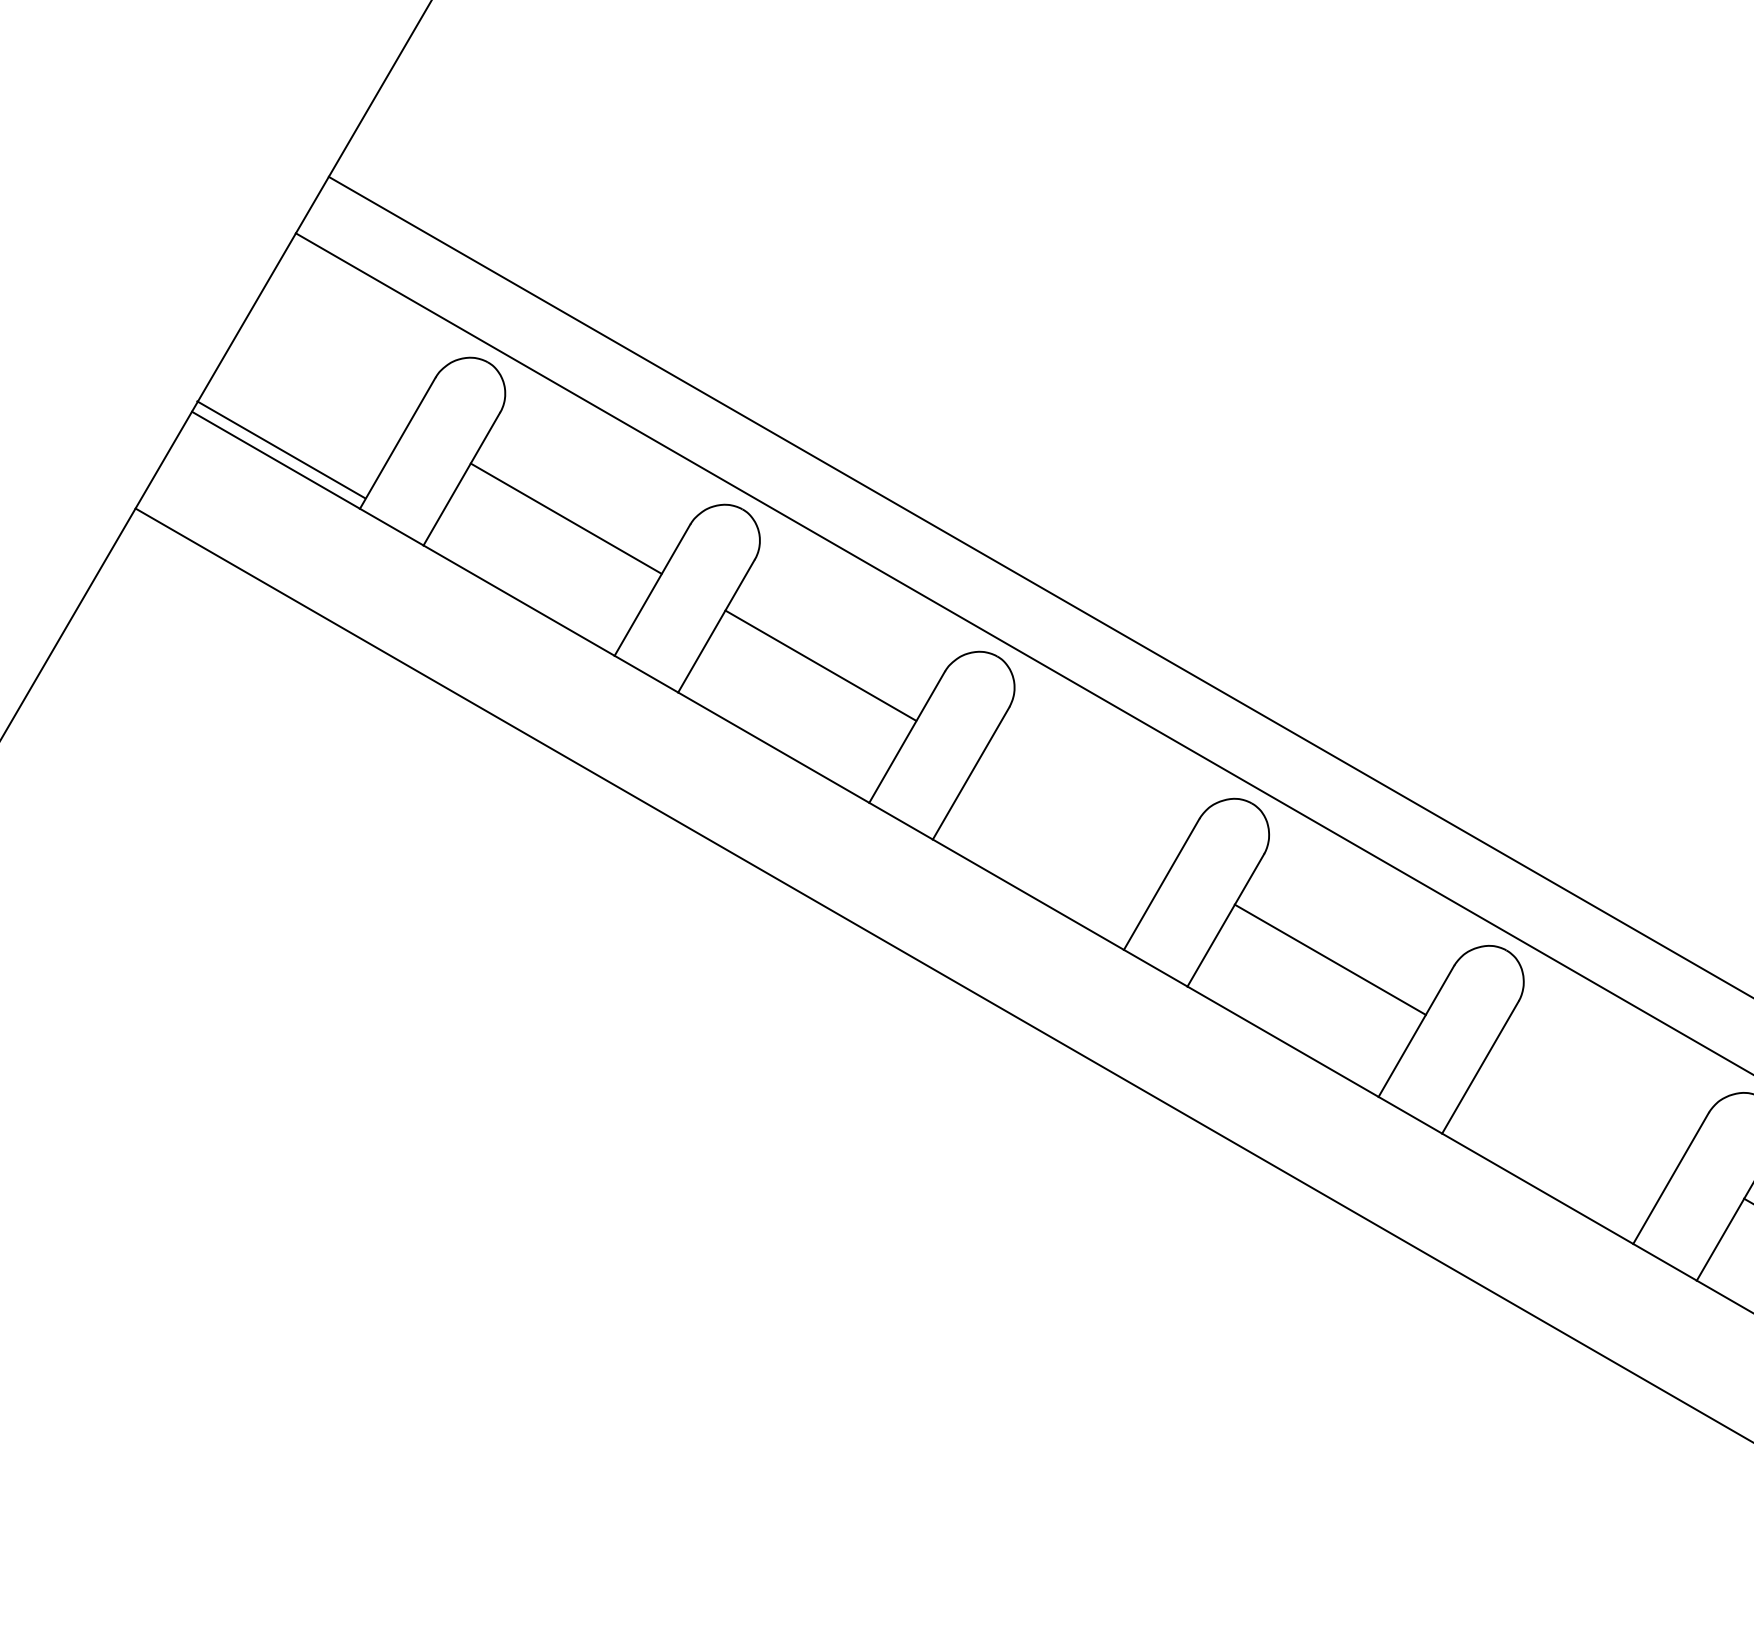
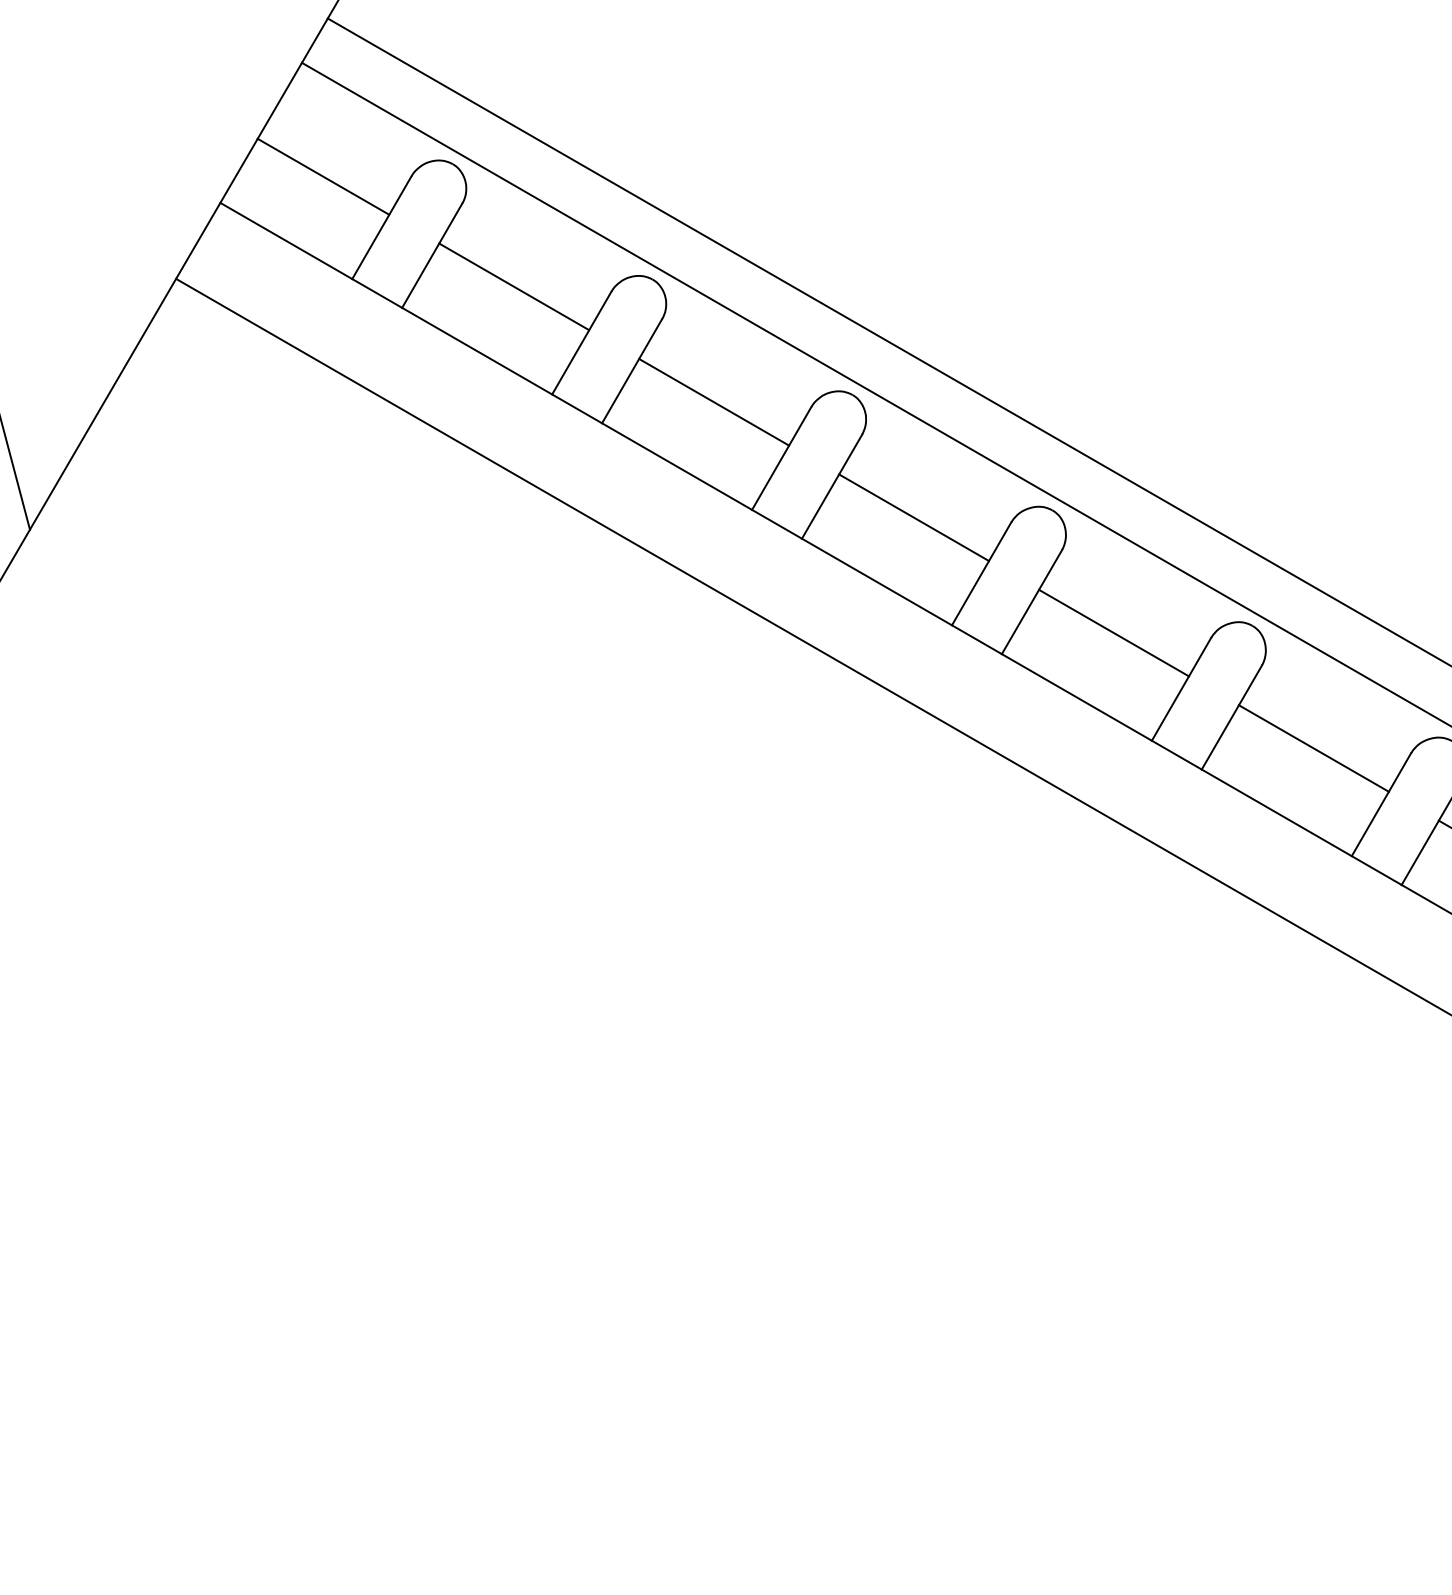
line: (281, 449) -> (323, 176), moved
line: (1074, 812) -> (913, 517), added
line: (1584, 1106) -> (1313, 748), added

